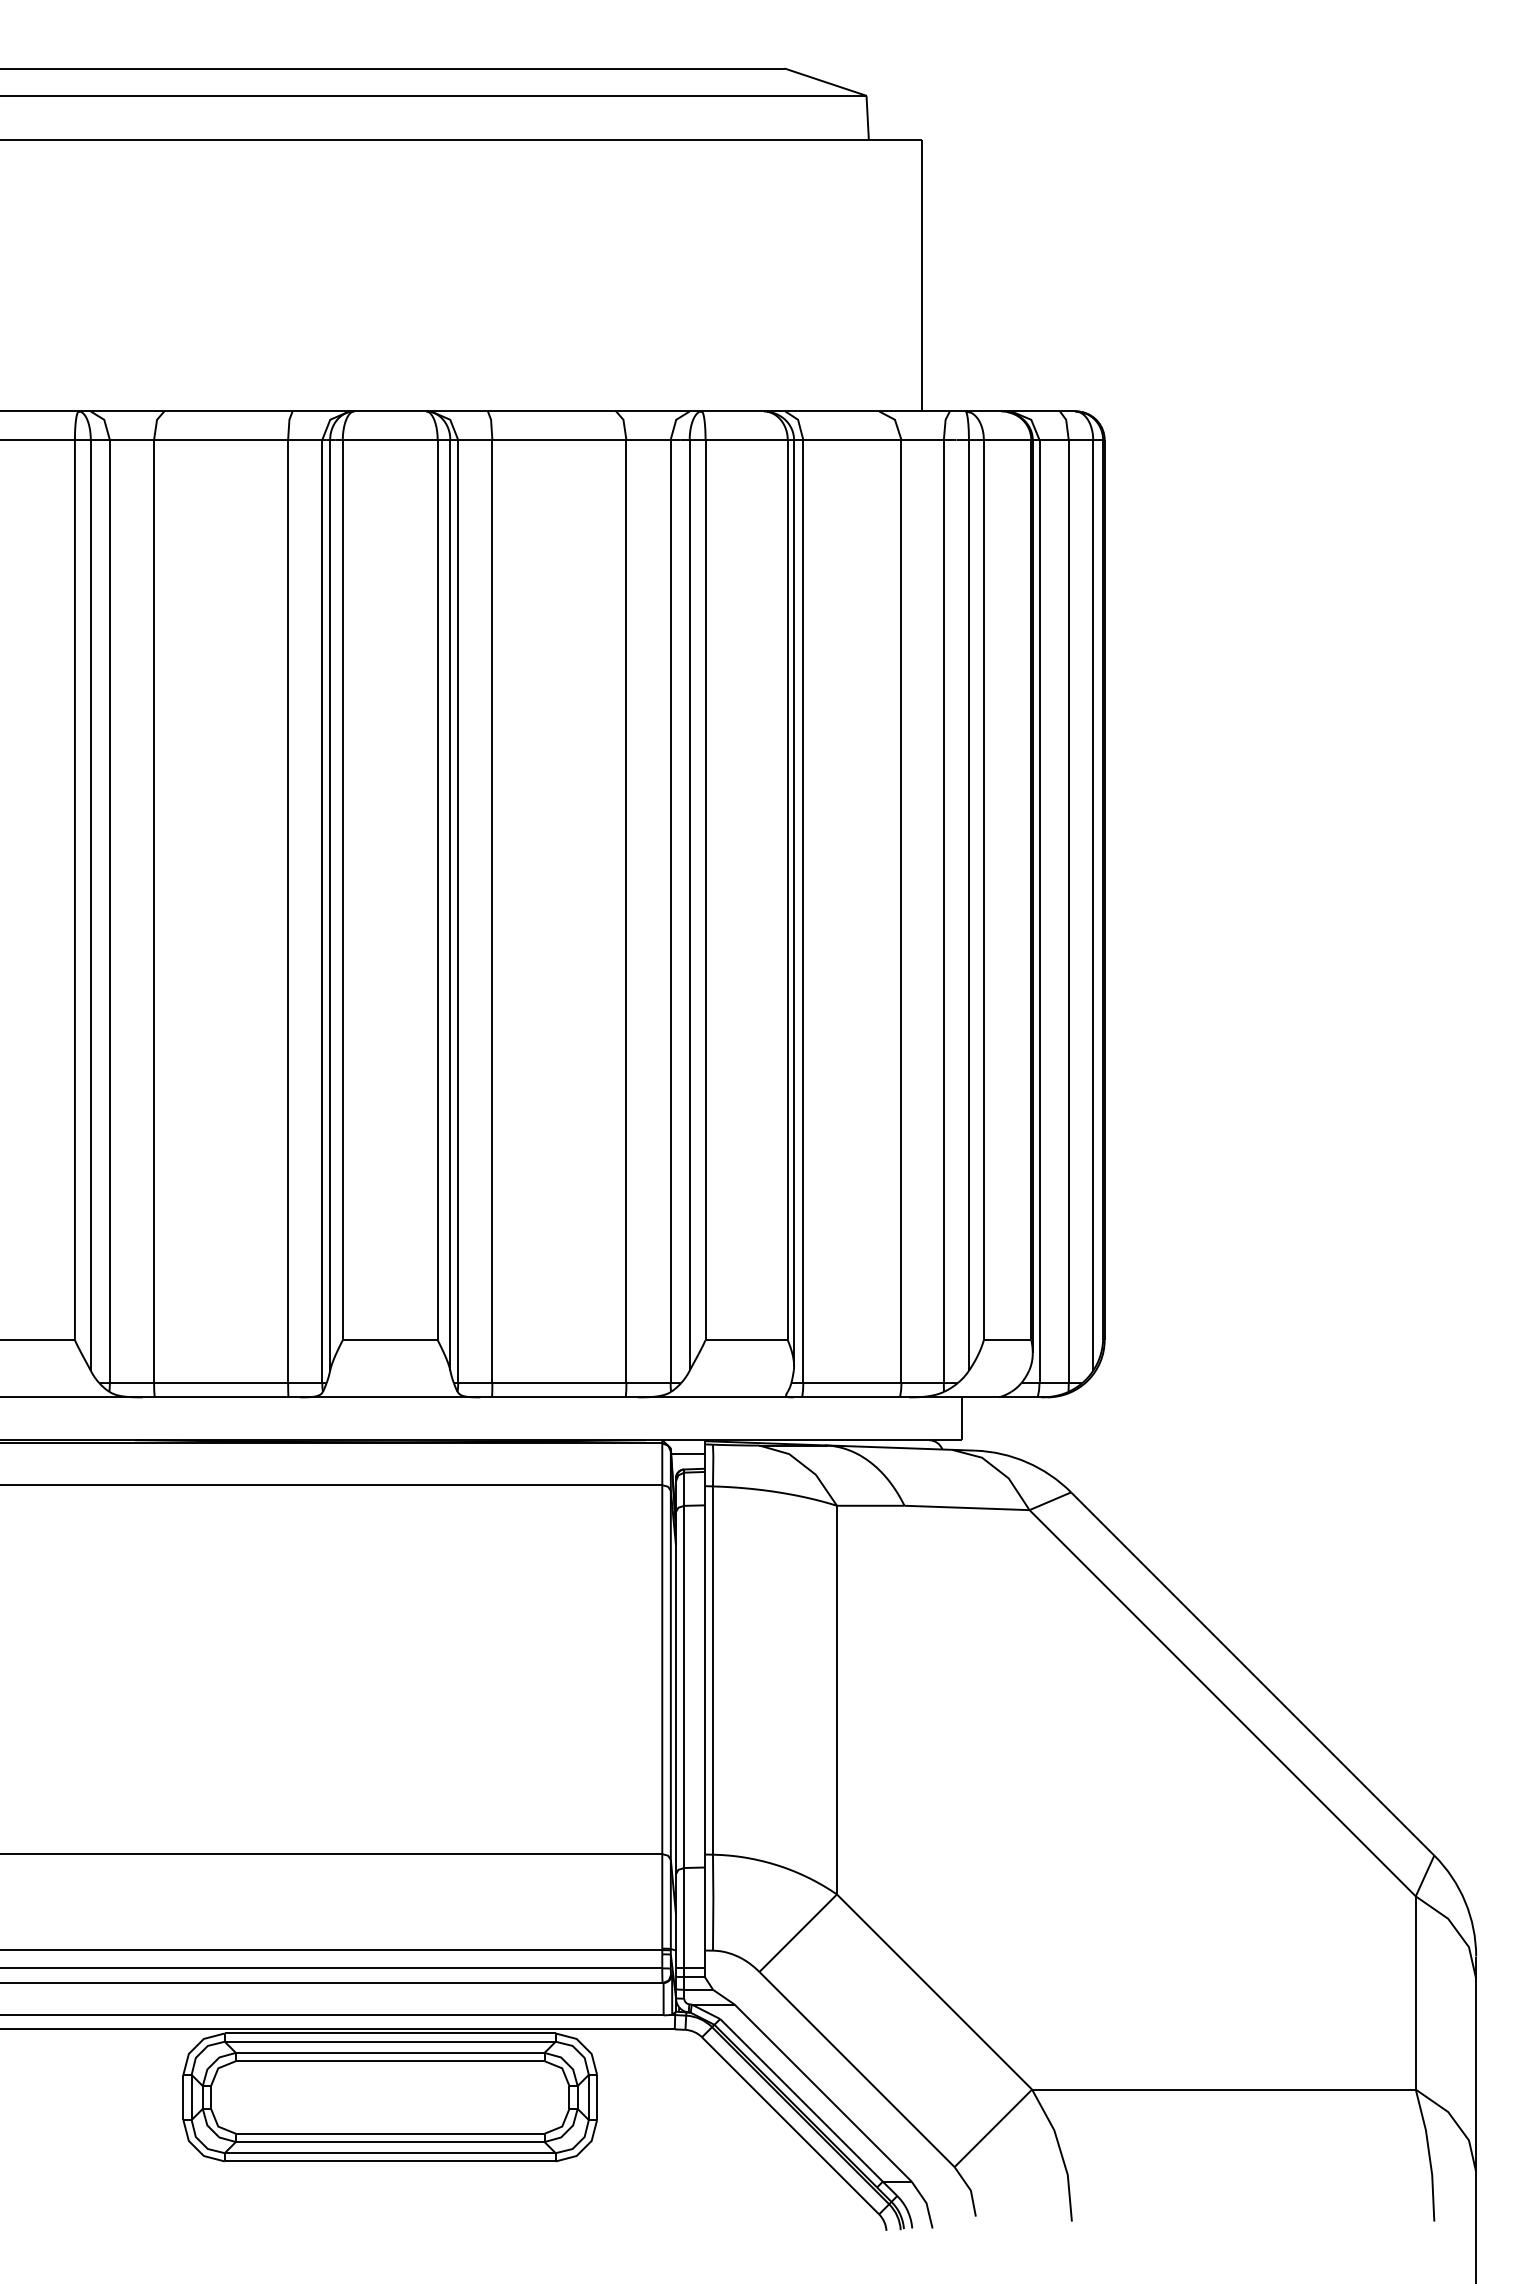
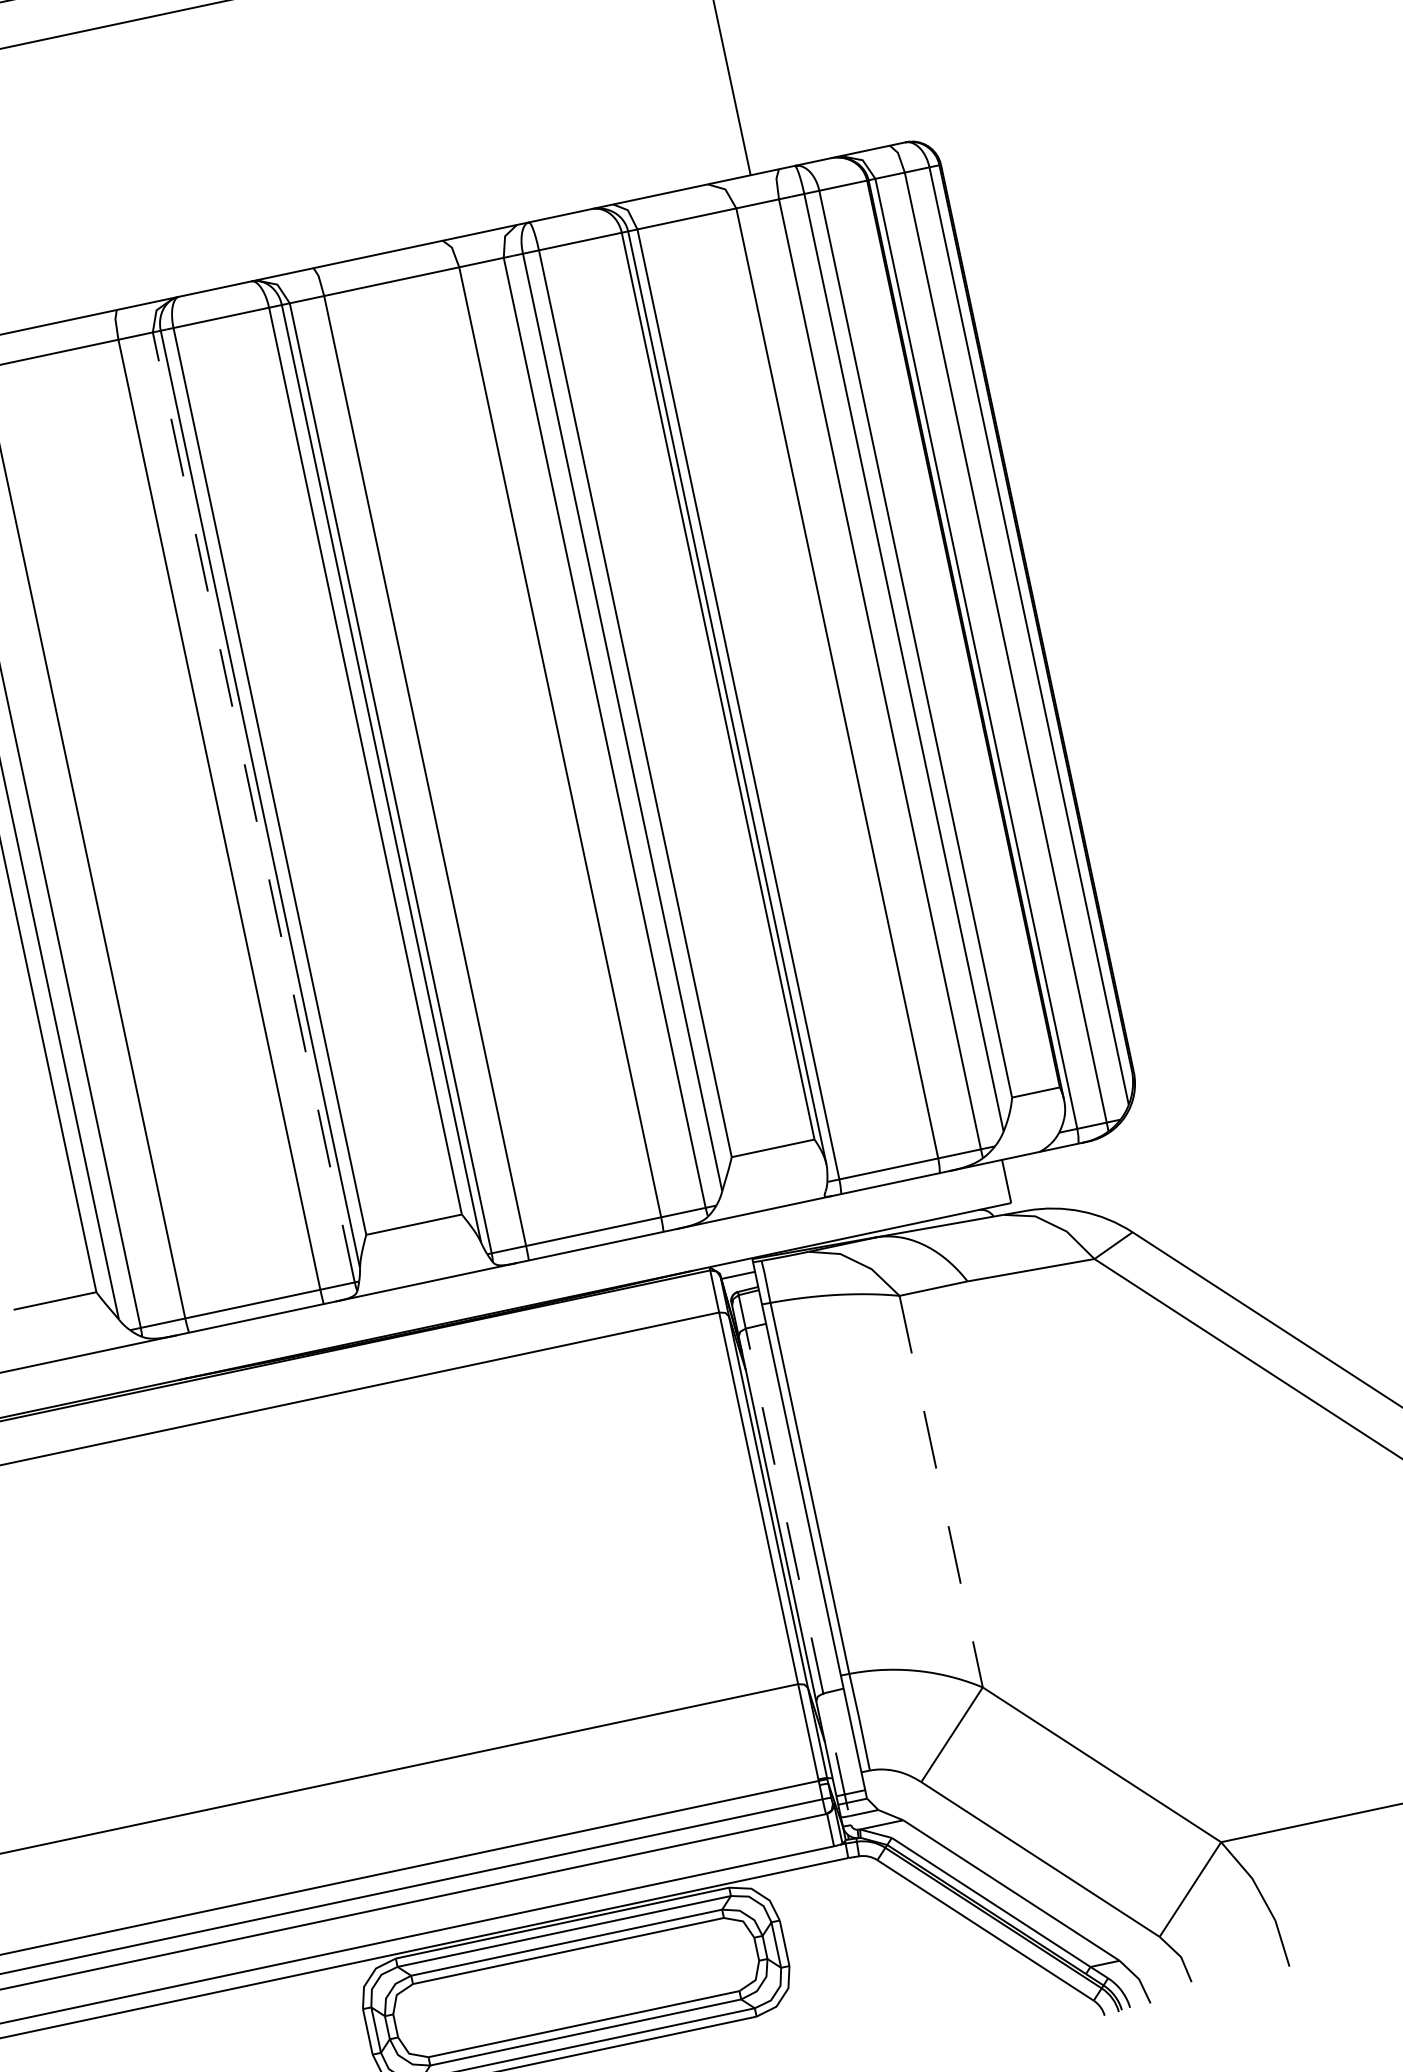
line: (322, 911) -> (254, 807), solid -> dashed
line: (836, 1700) -> (940, 1492), solid -> dashed
line: (684, 1734) -> (794, 1558), solid -> dashed

